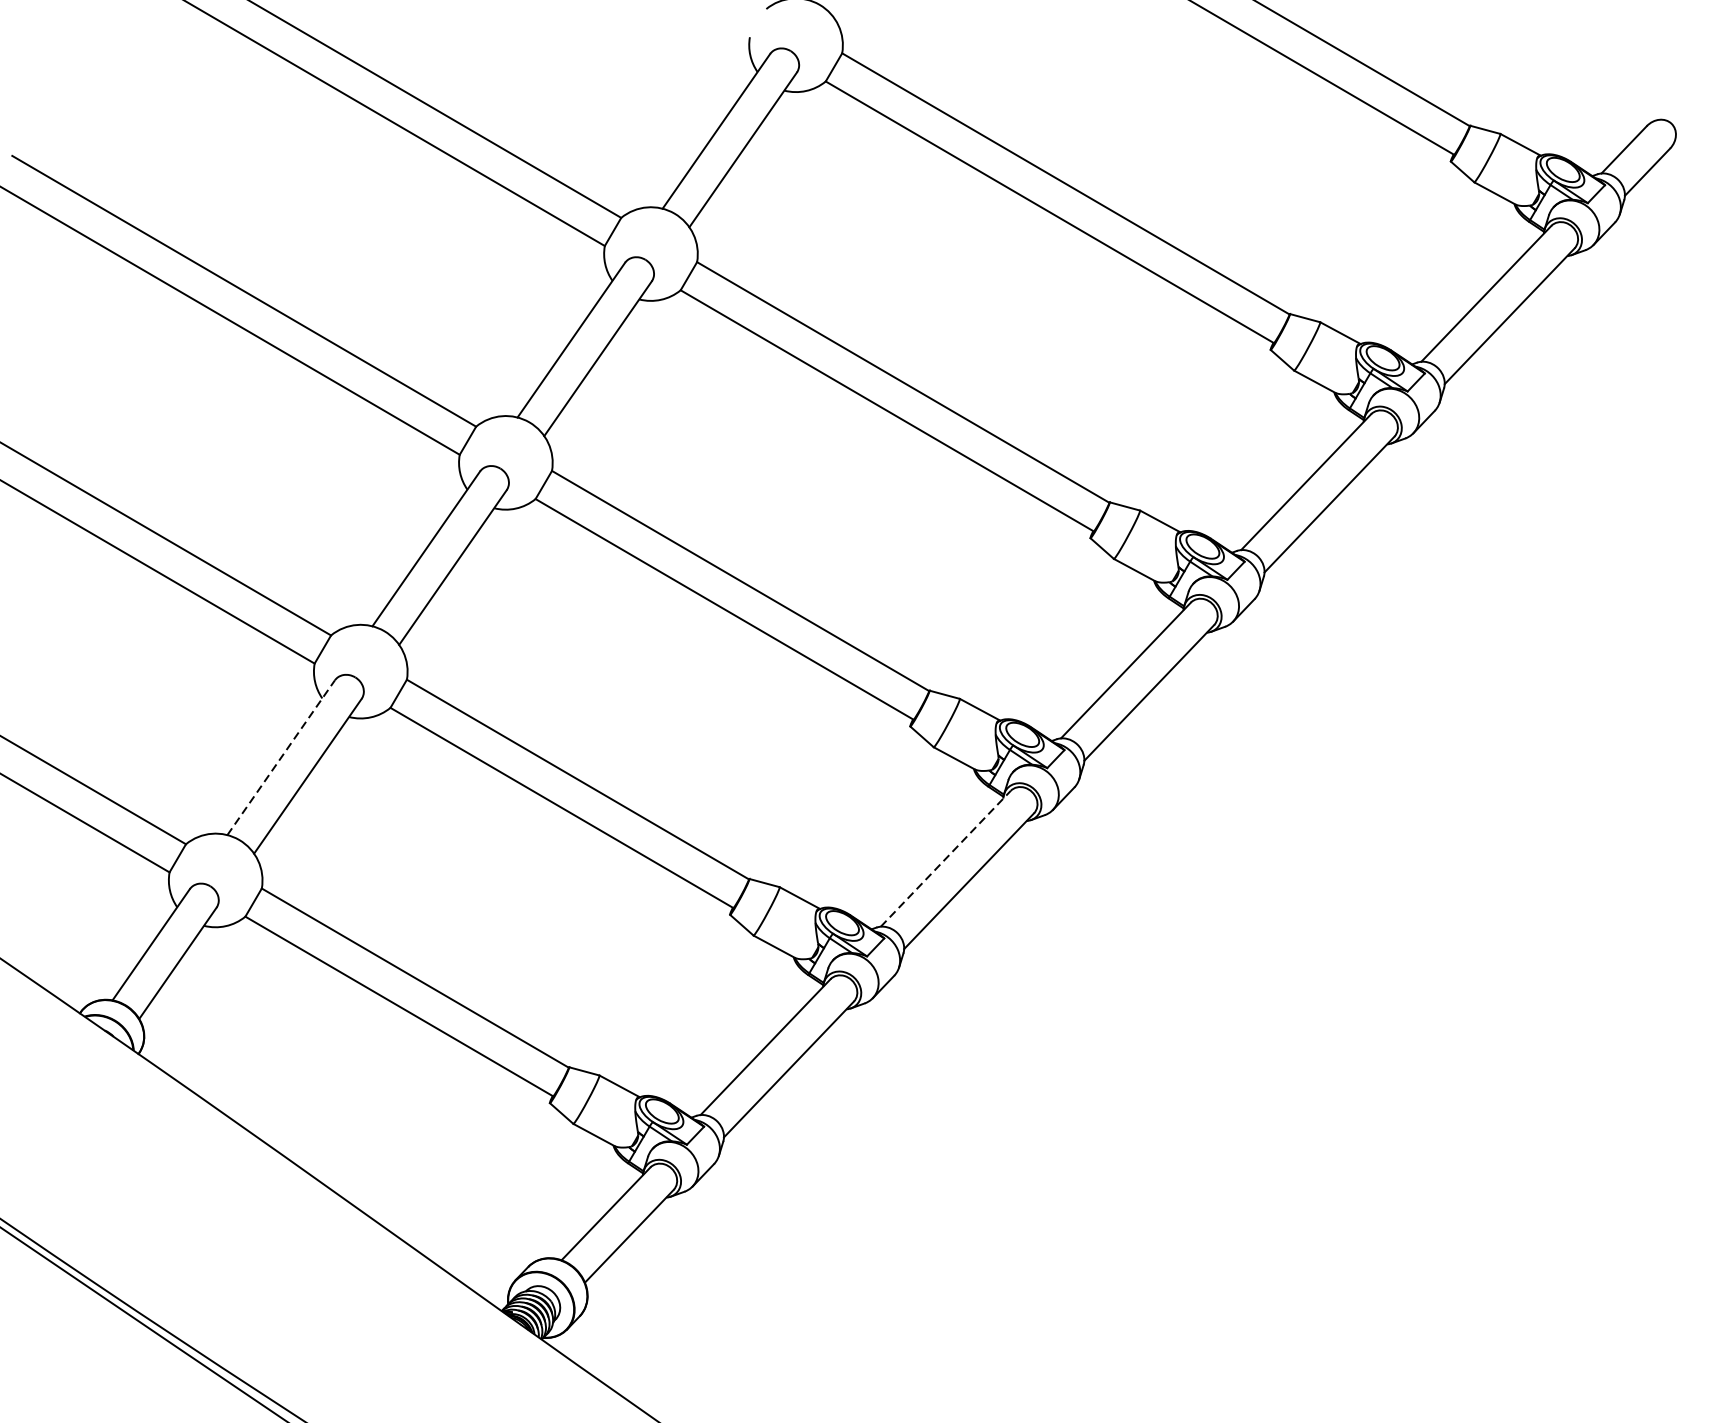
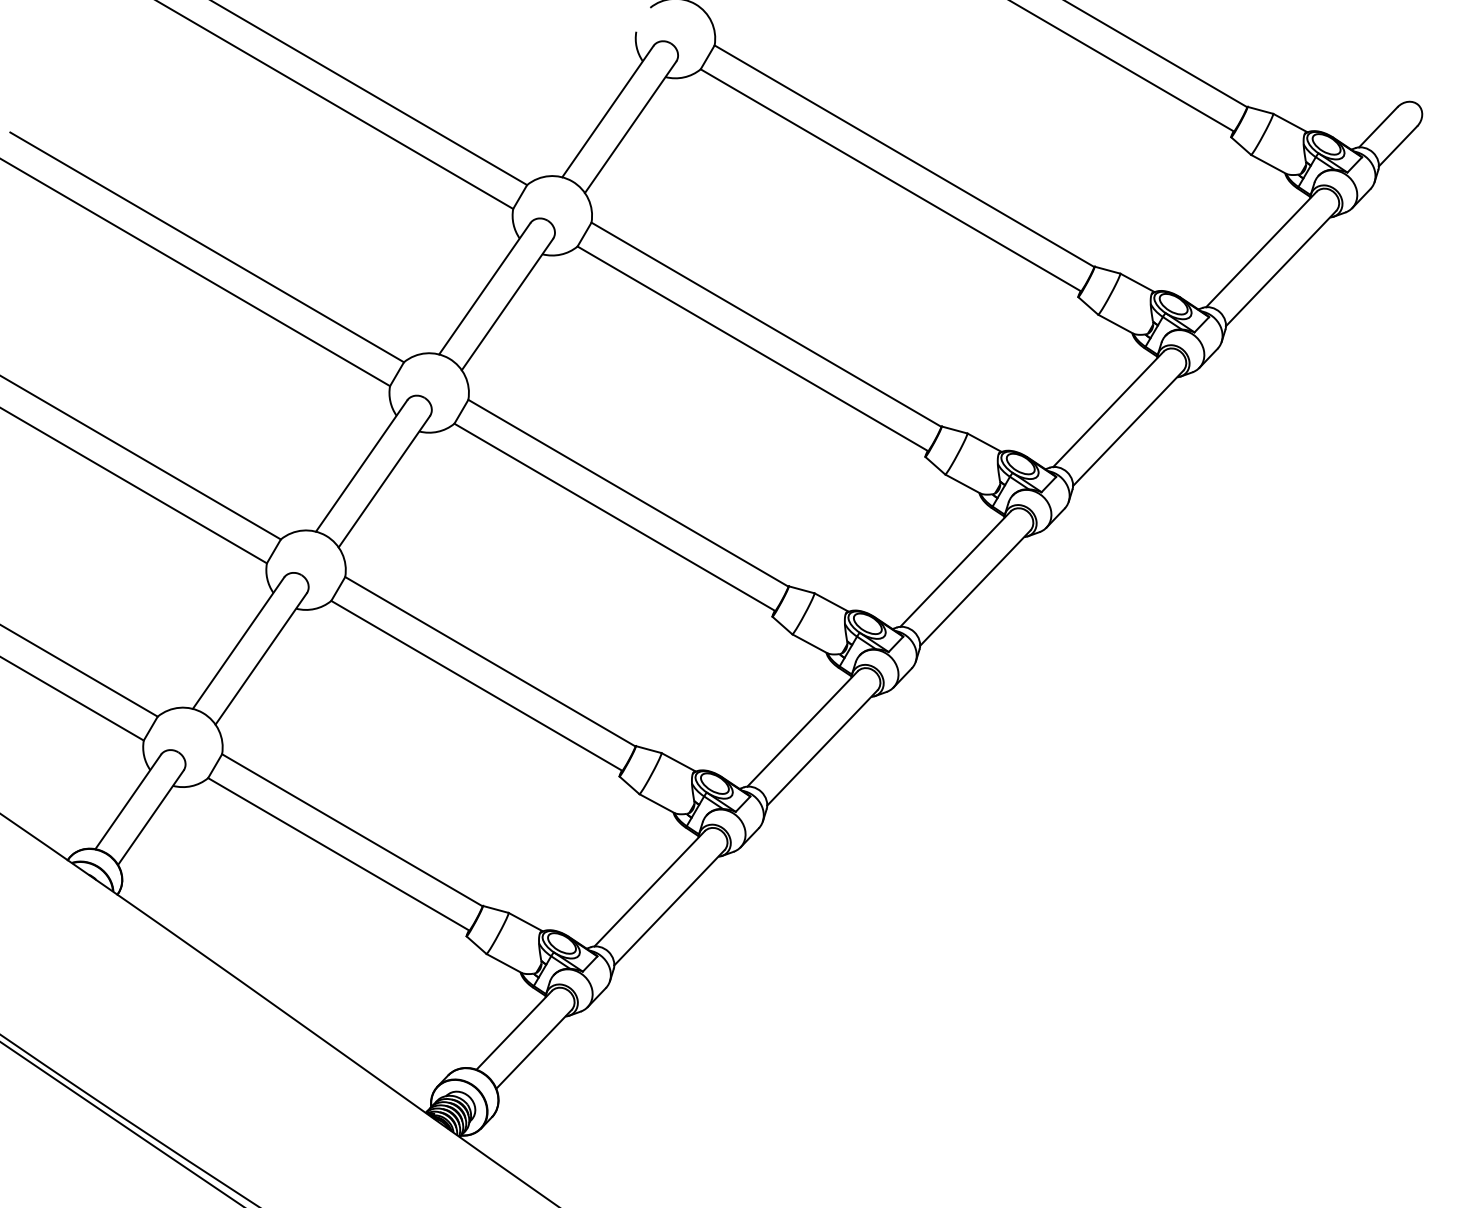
line: (281, 758) -> (238, 643), dashed -> solid
line: (945, 859) -> (802, 729), dashed -> solid

